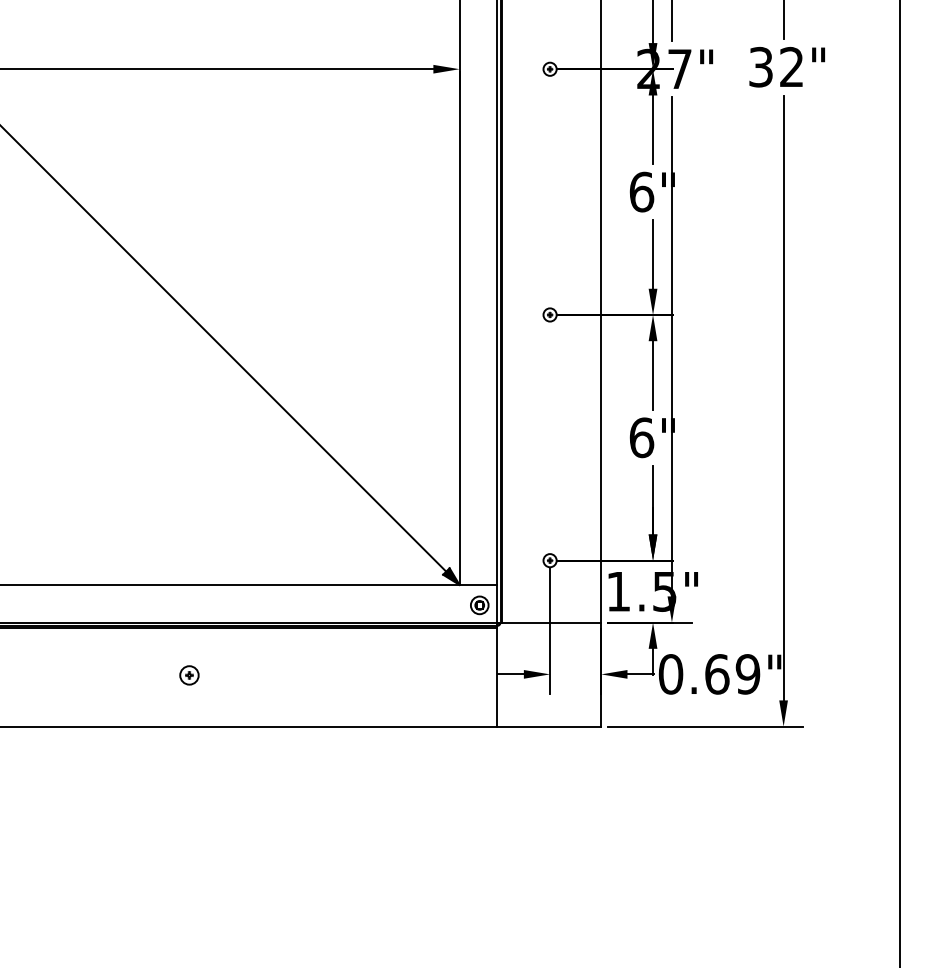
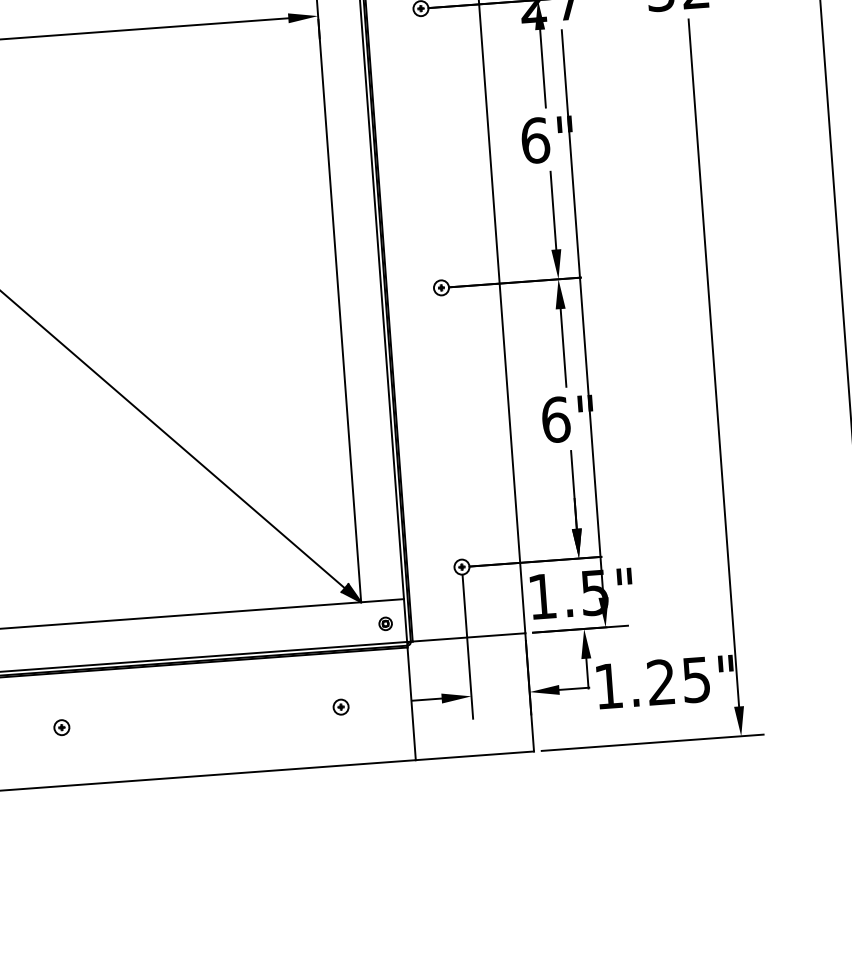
part: (479, 605) -> (385, 623), size x0.62
text: (709, 674) -> (652, 683), 0.69" -> 1.25"
part: (189, 675) -> (61, 727), size x0.71
part: (434, 675) -> (340, 707), added

